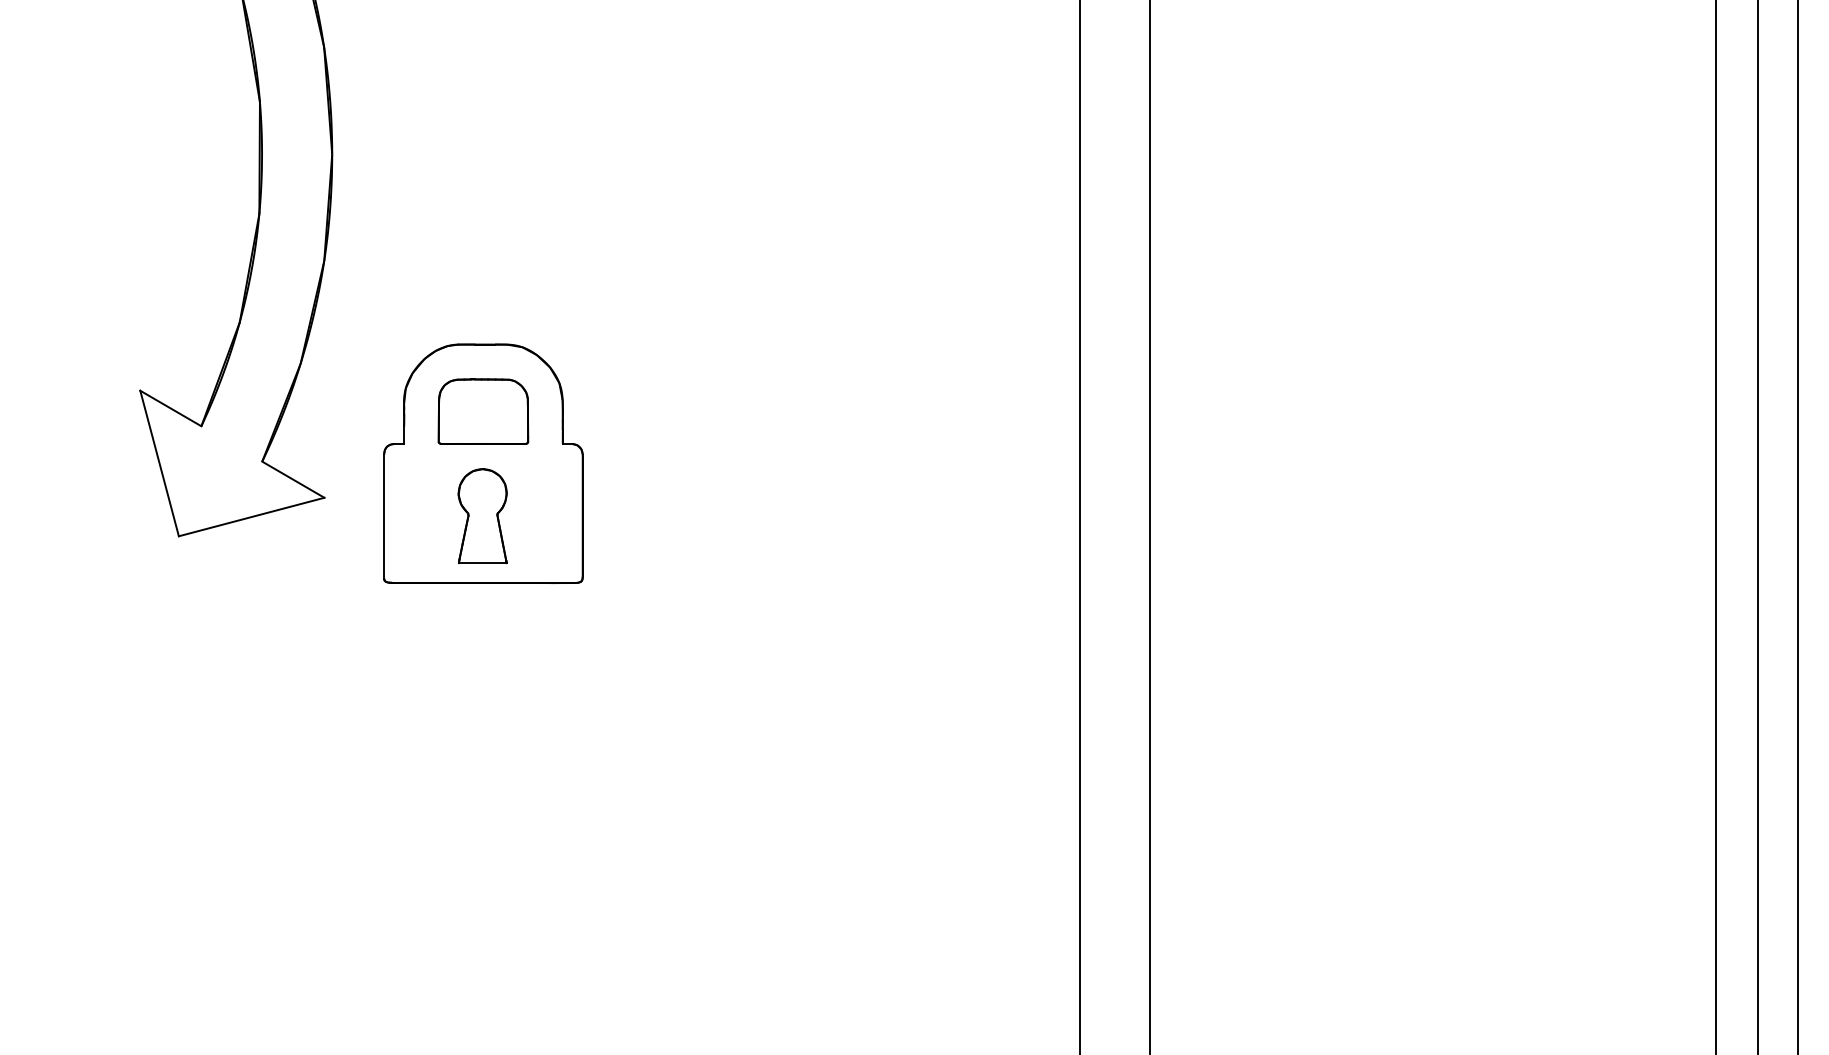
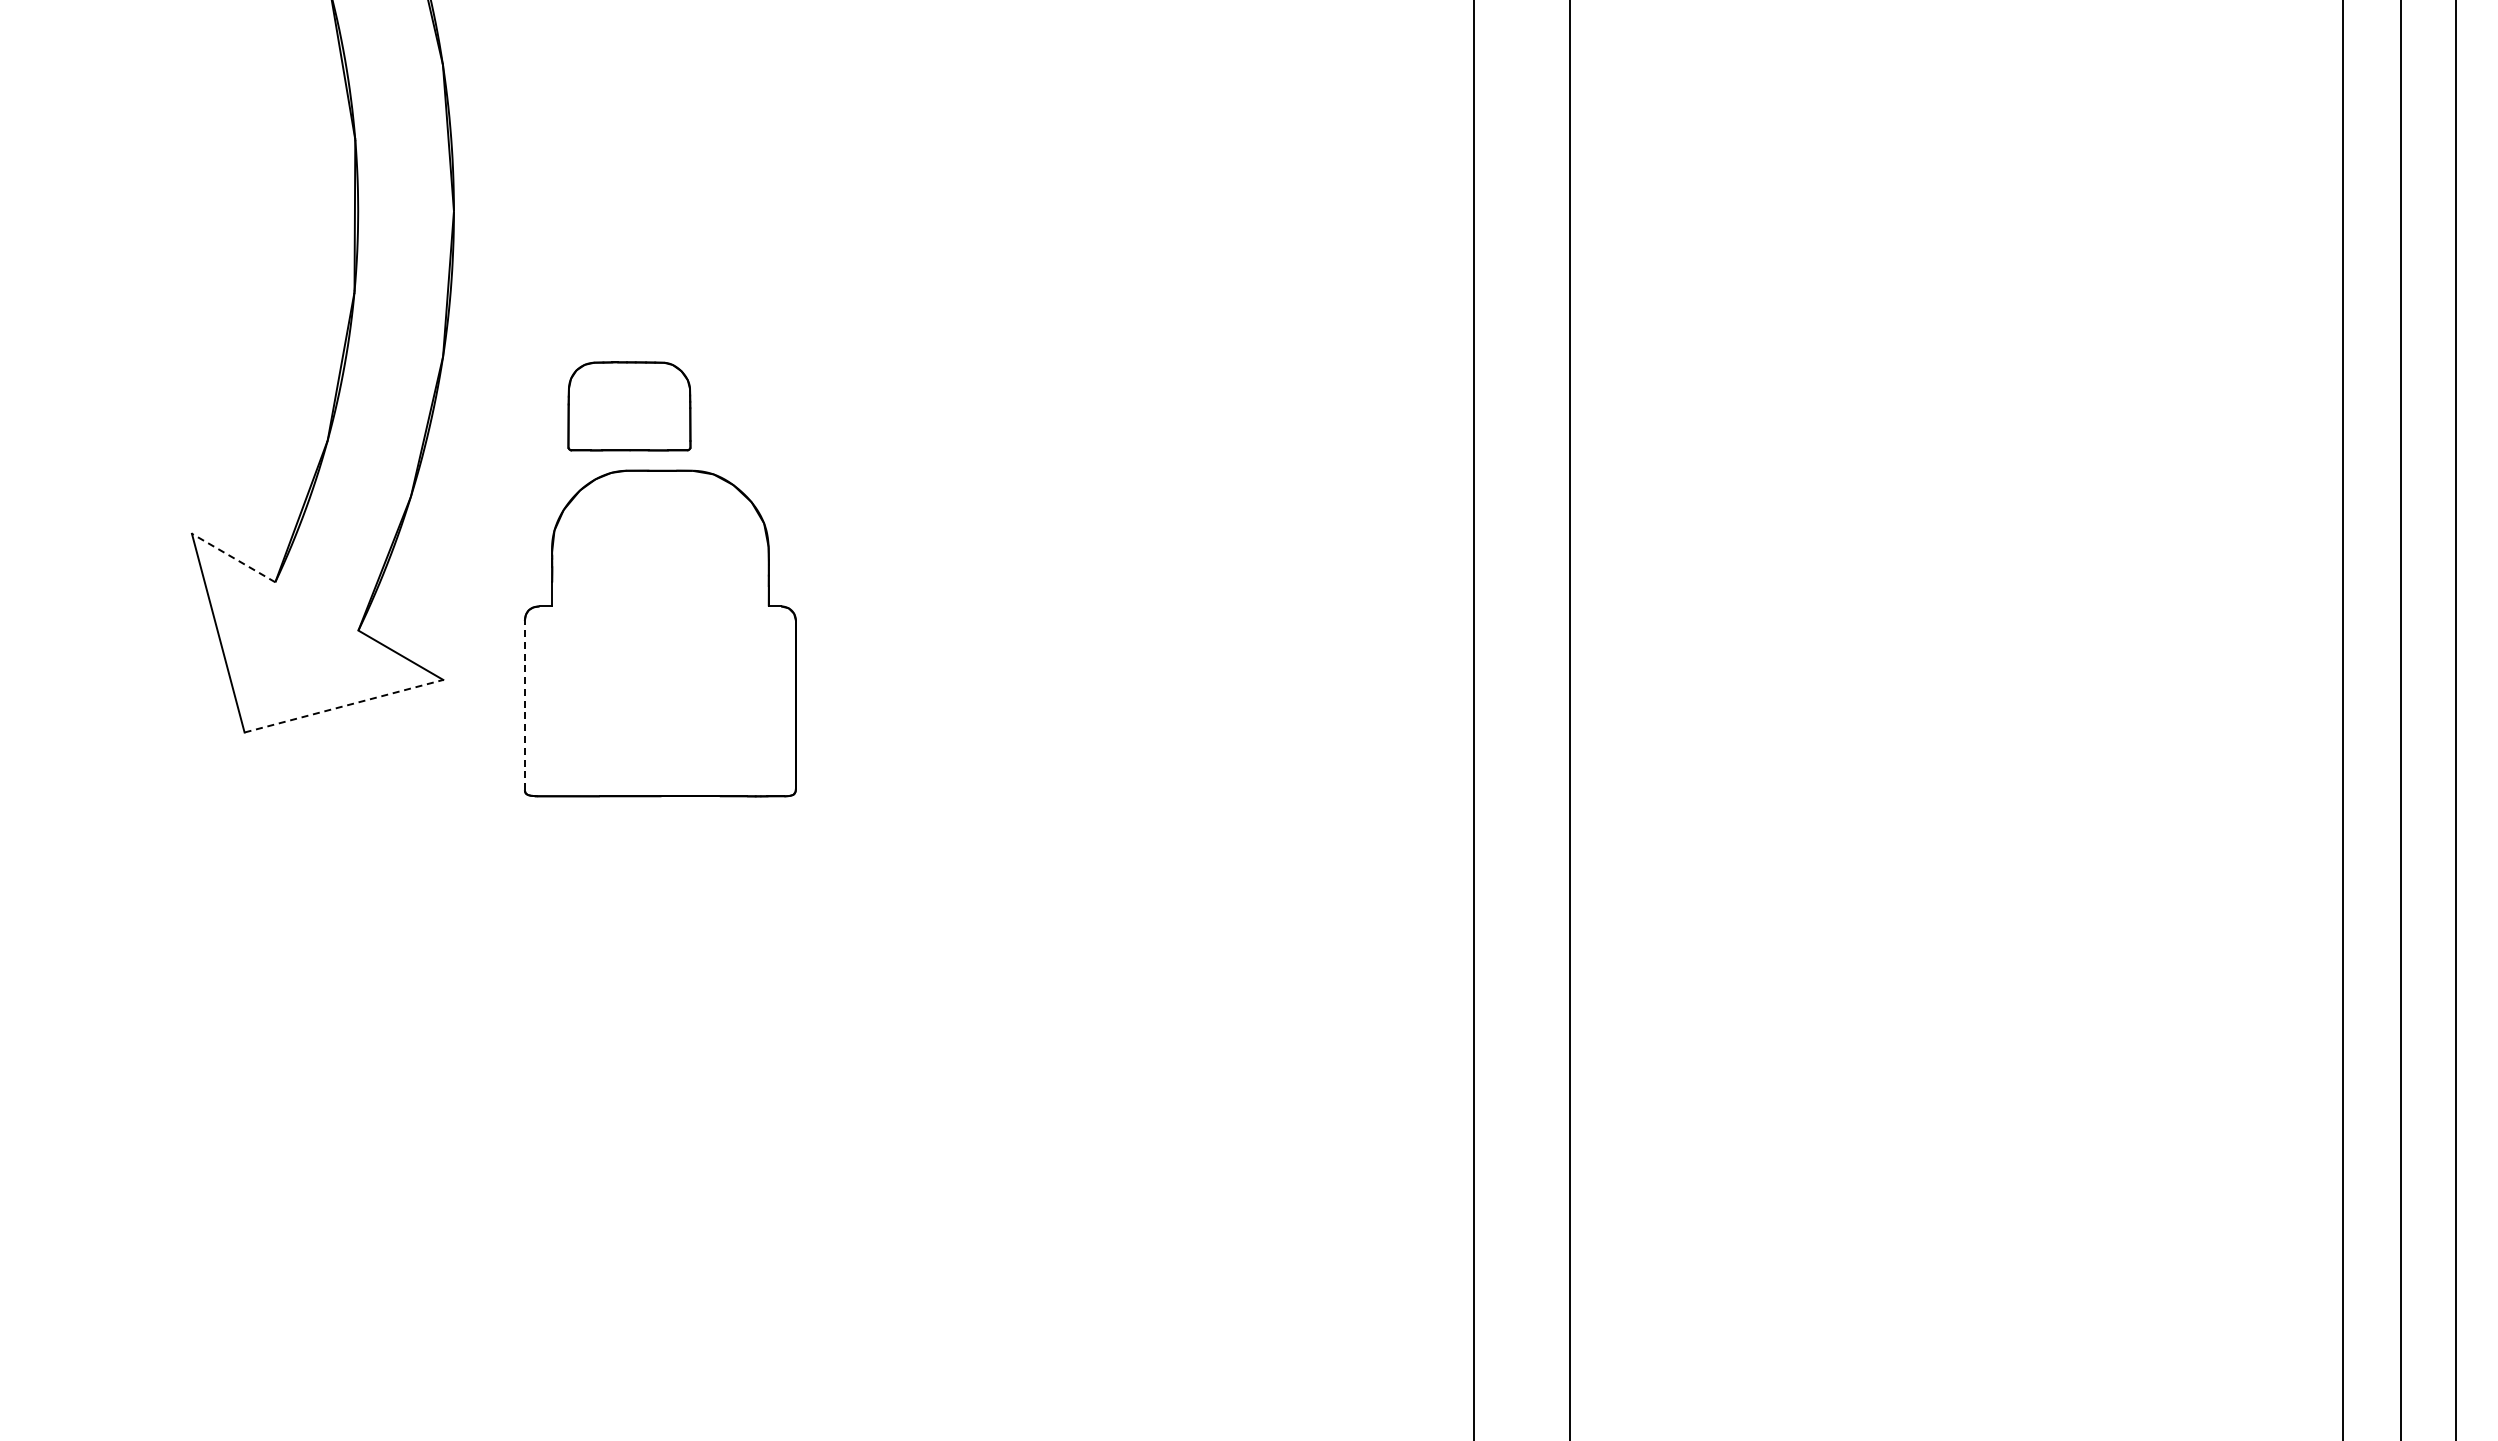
line: (170, 408) -> (233, 557), solid -> dashed
part: (483, 411) -> (629, 406), moved
line: (383, 516) -> (524, 705), solid -> dashed
part: (482, 516) -> (659, 705), removed
line: (251, 517) -> (343, 706), solid -> dashed

